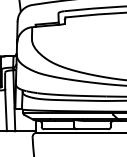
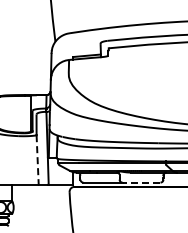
line: (5, 110) -> (37, 160), solid -> dashed
line: (92, 129) -> (141, 182), solid -> dashed

